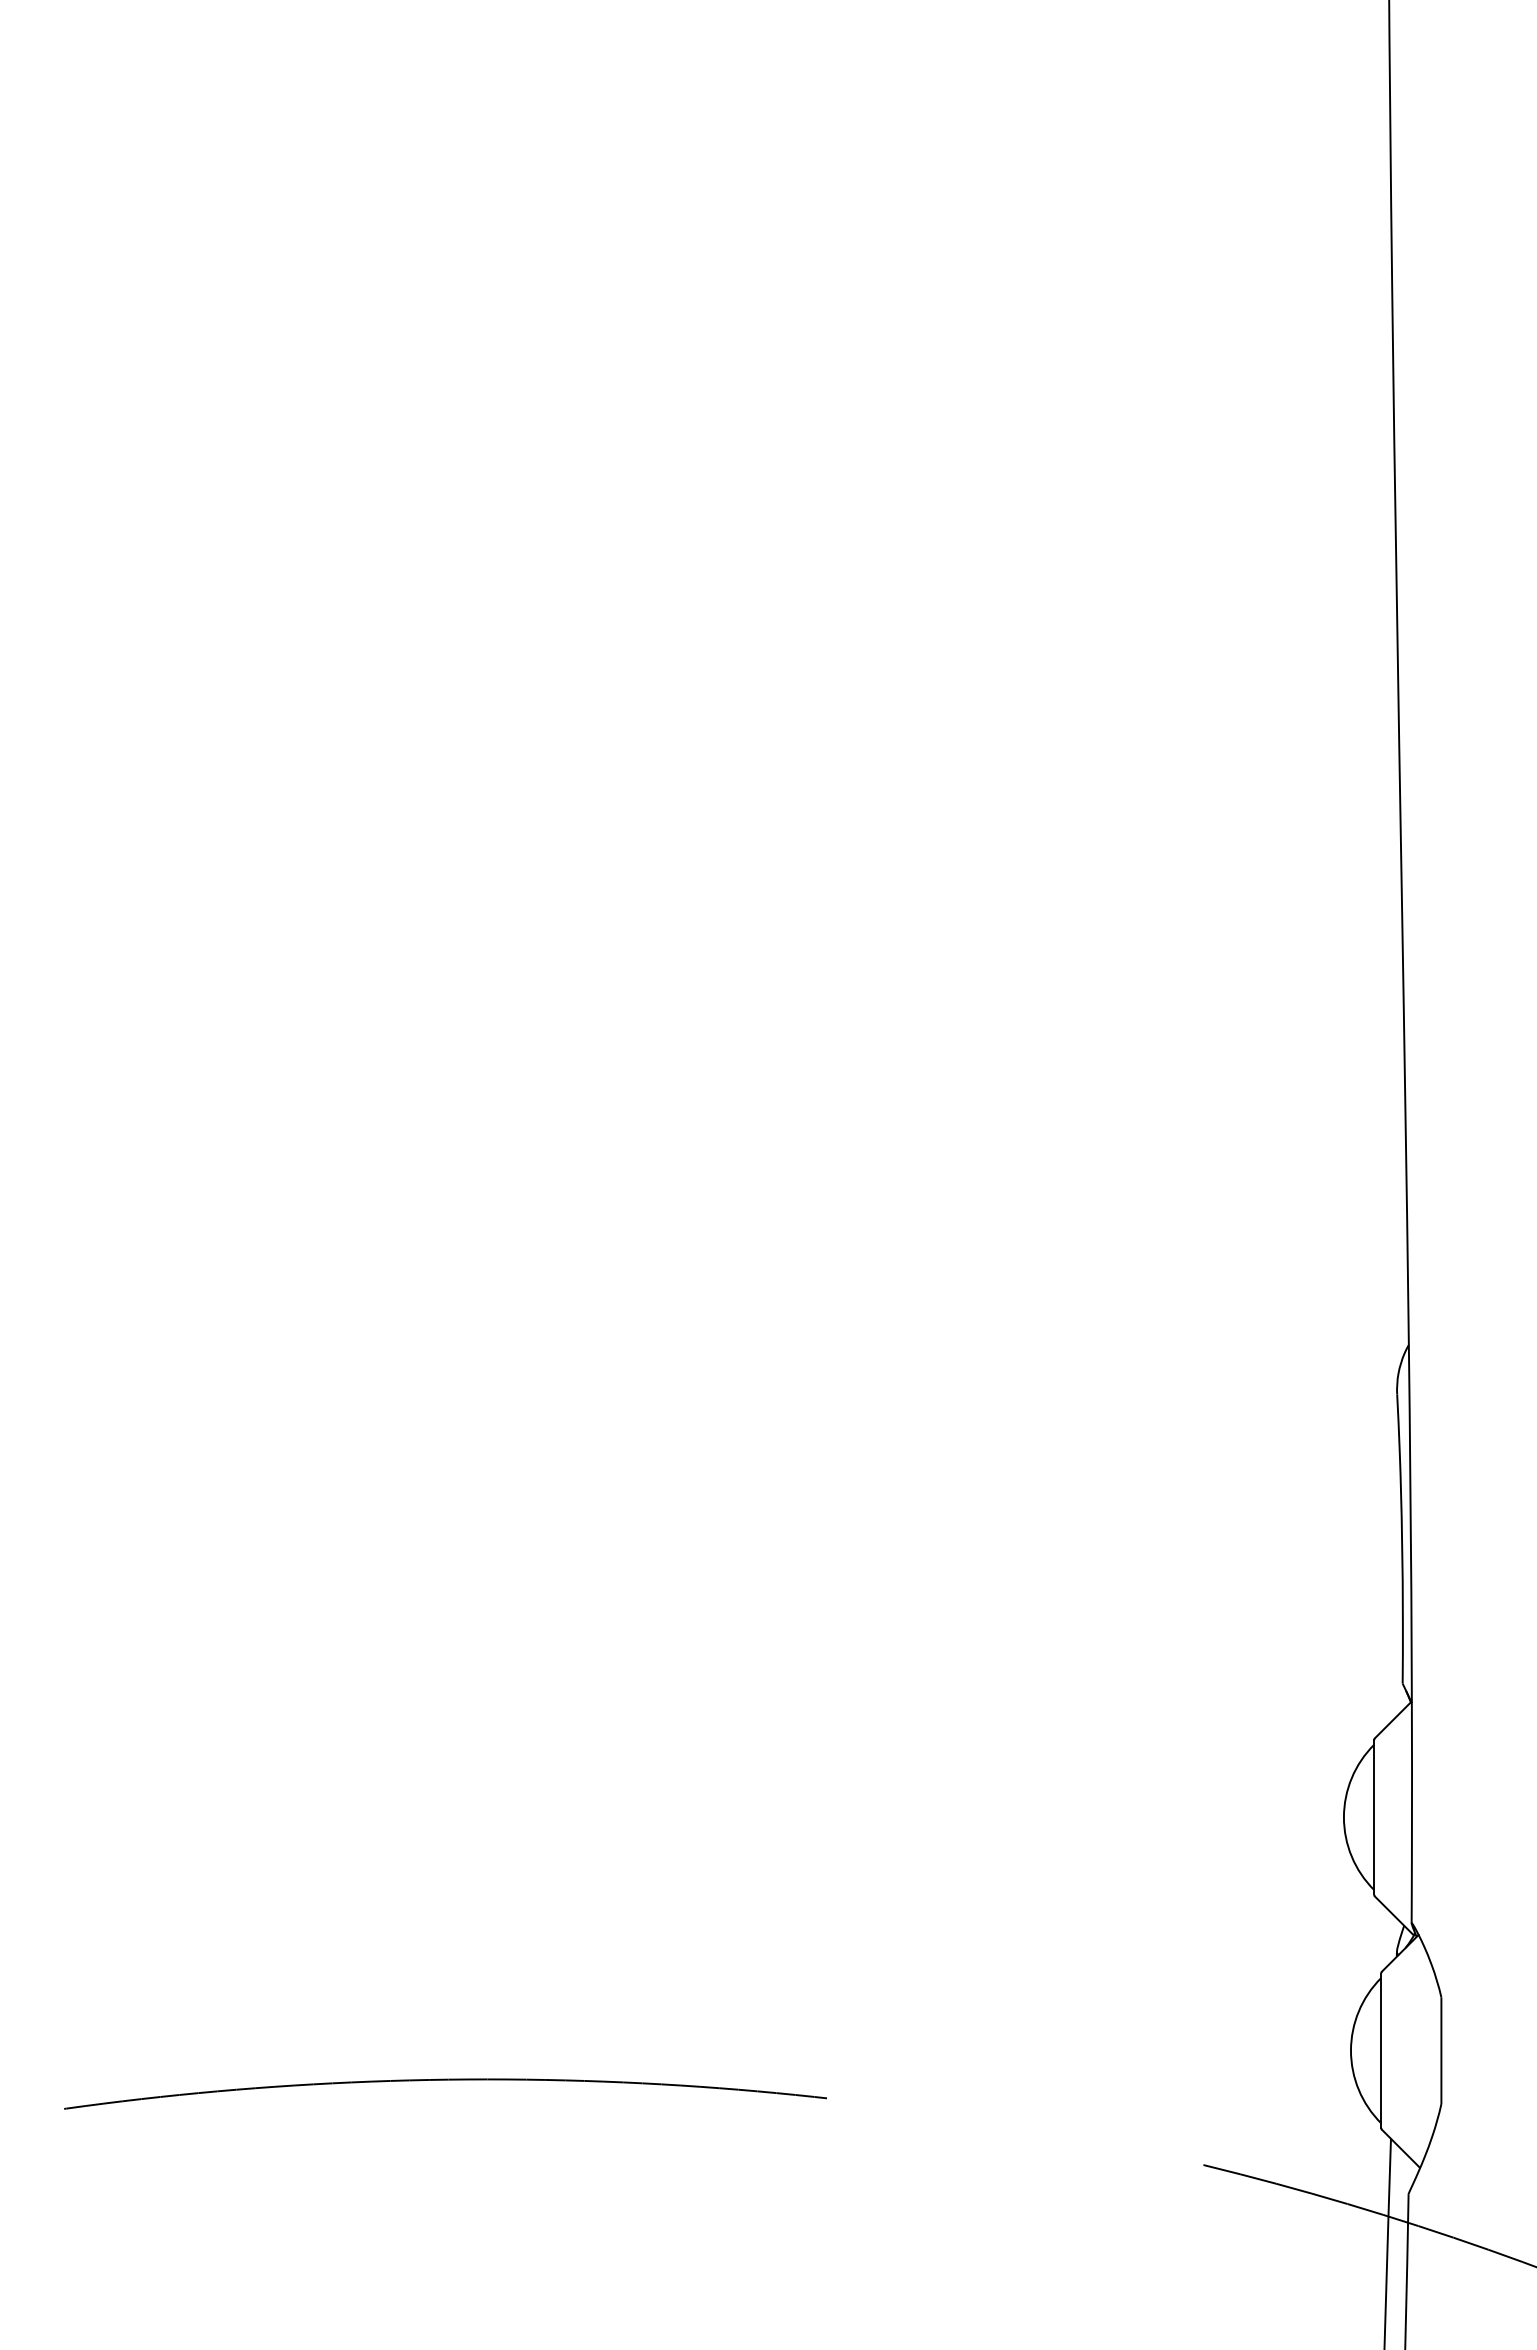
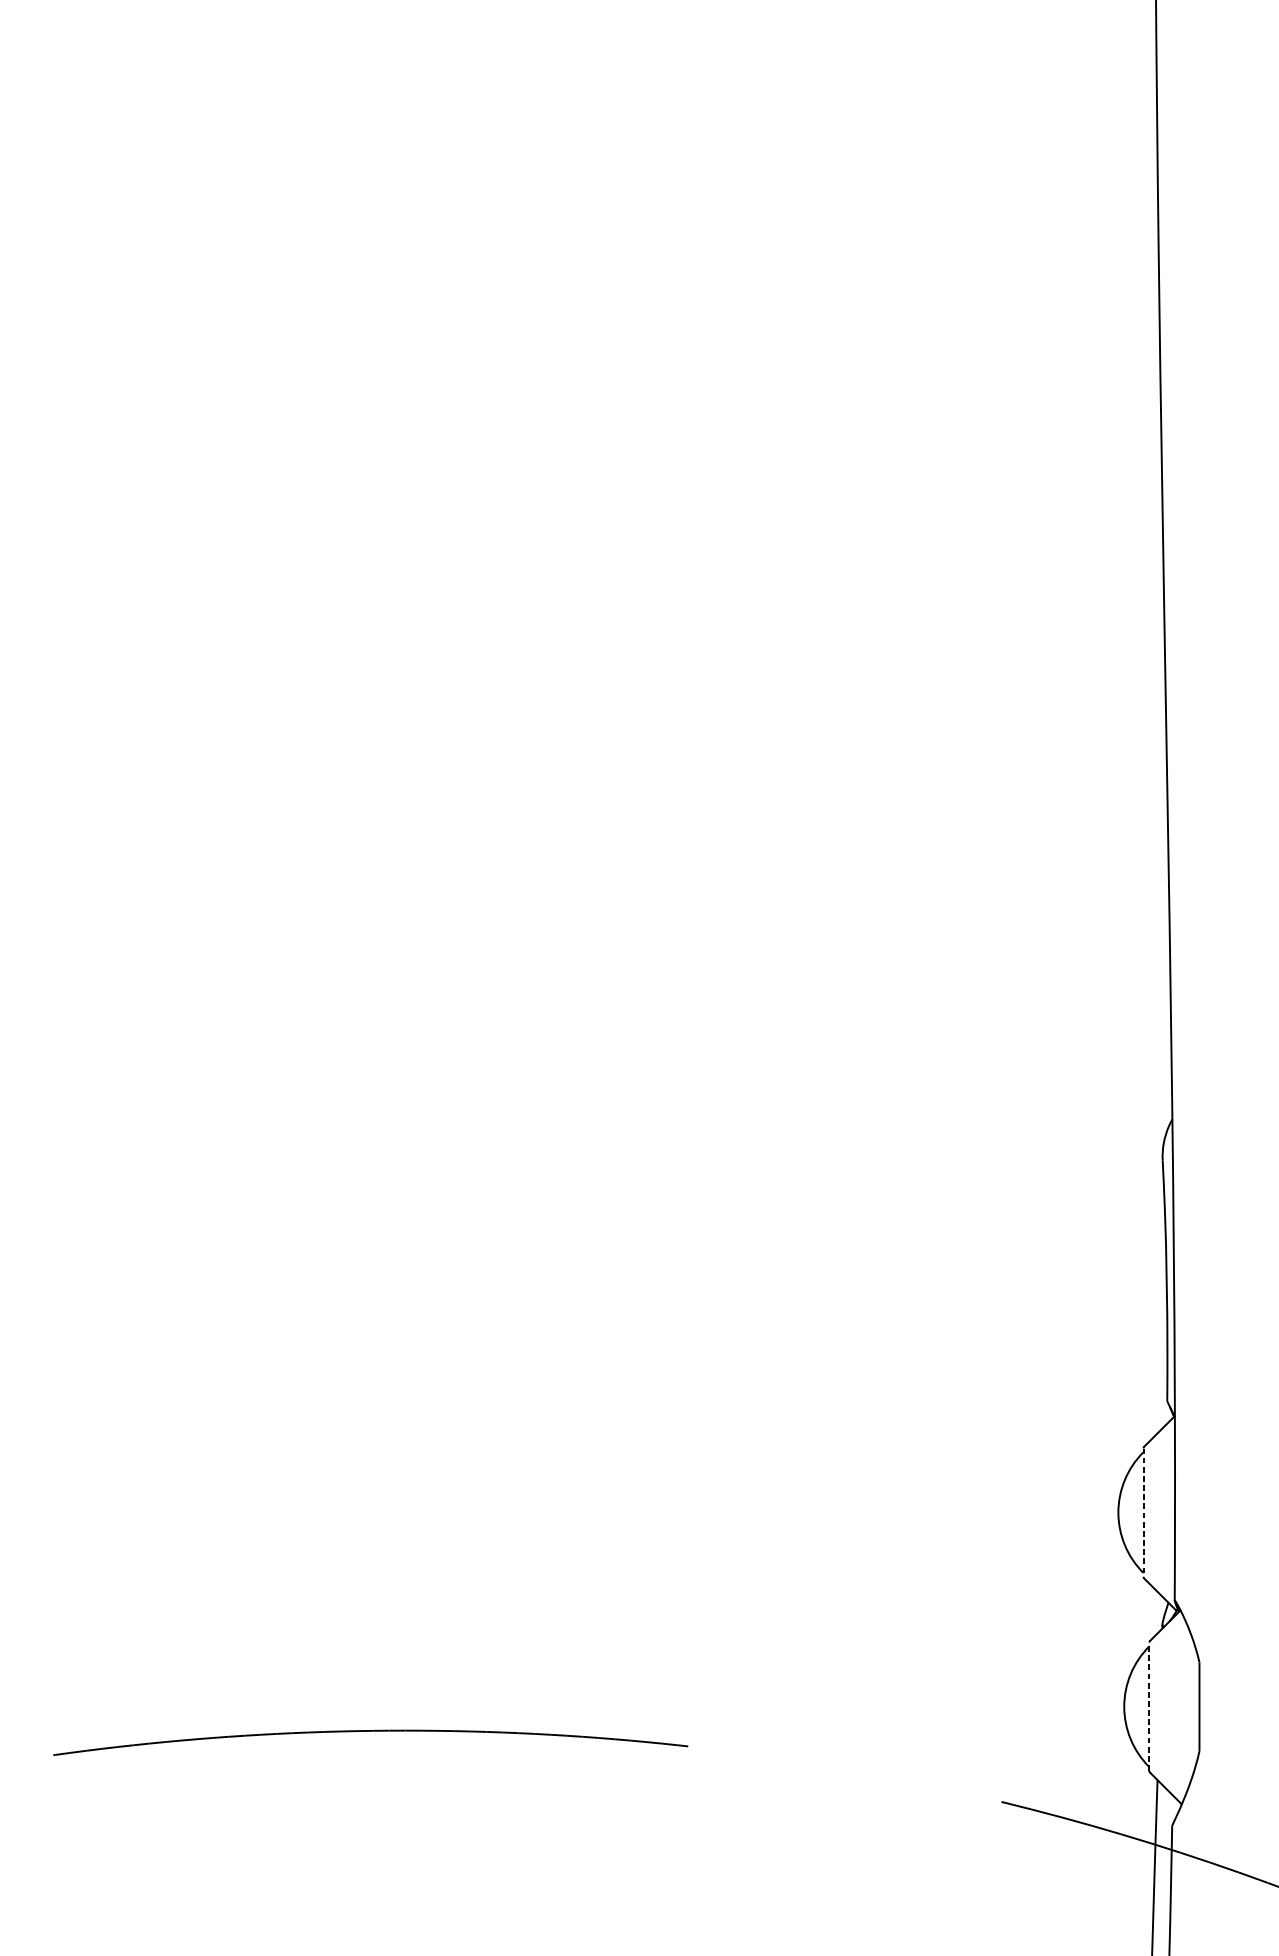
line: (1374, 1817) -> (1143, 1512), solid -> dashed
line: (1381, 2050) -> (1149, 1706), solid -> dashed

